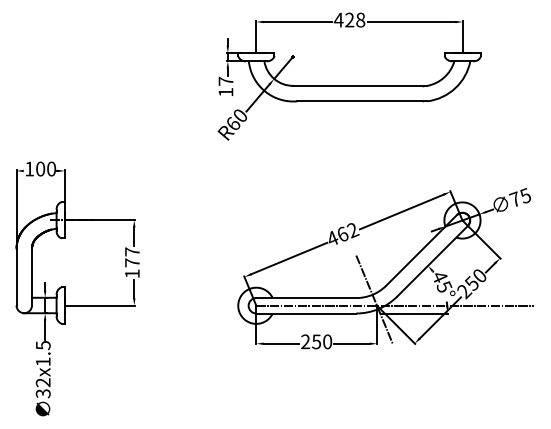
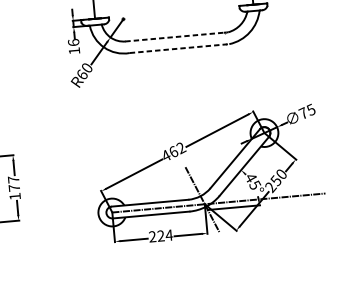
text: (225, 80) -> (73, 41), 17 -> 16
line: (360, 85) -> (177, 36), solid -> dashed
line: (362, 101) -> (179, 48), solid -> dashed
text: (322, 341) -> (165, 235), 250 -> 224

